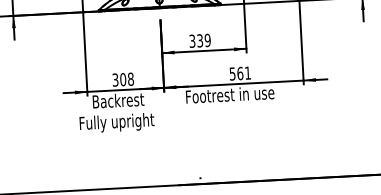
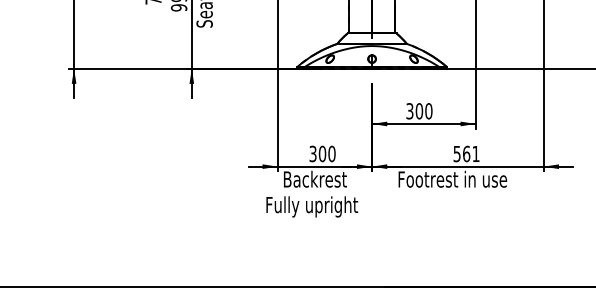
text: (203, 40) -> (423, 111), 339 -> 300
text: (130, 78) -> (331, 153), 308 -> 300

